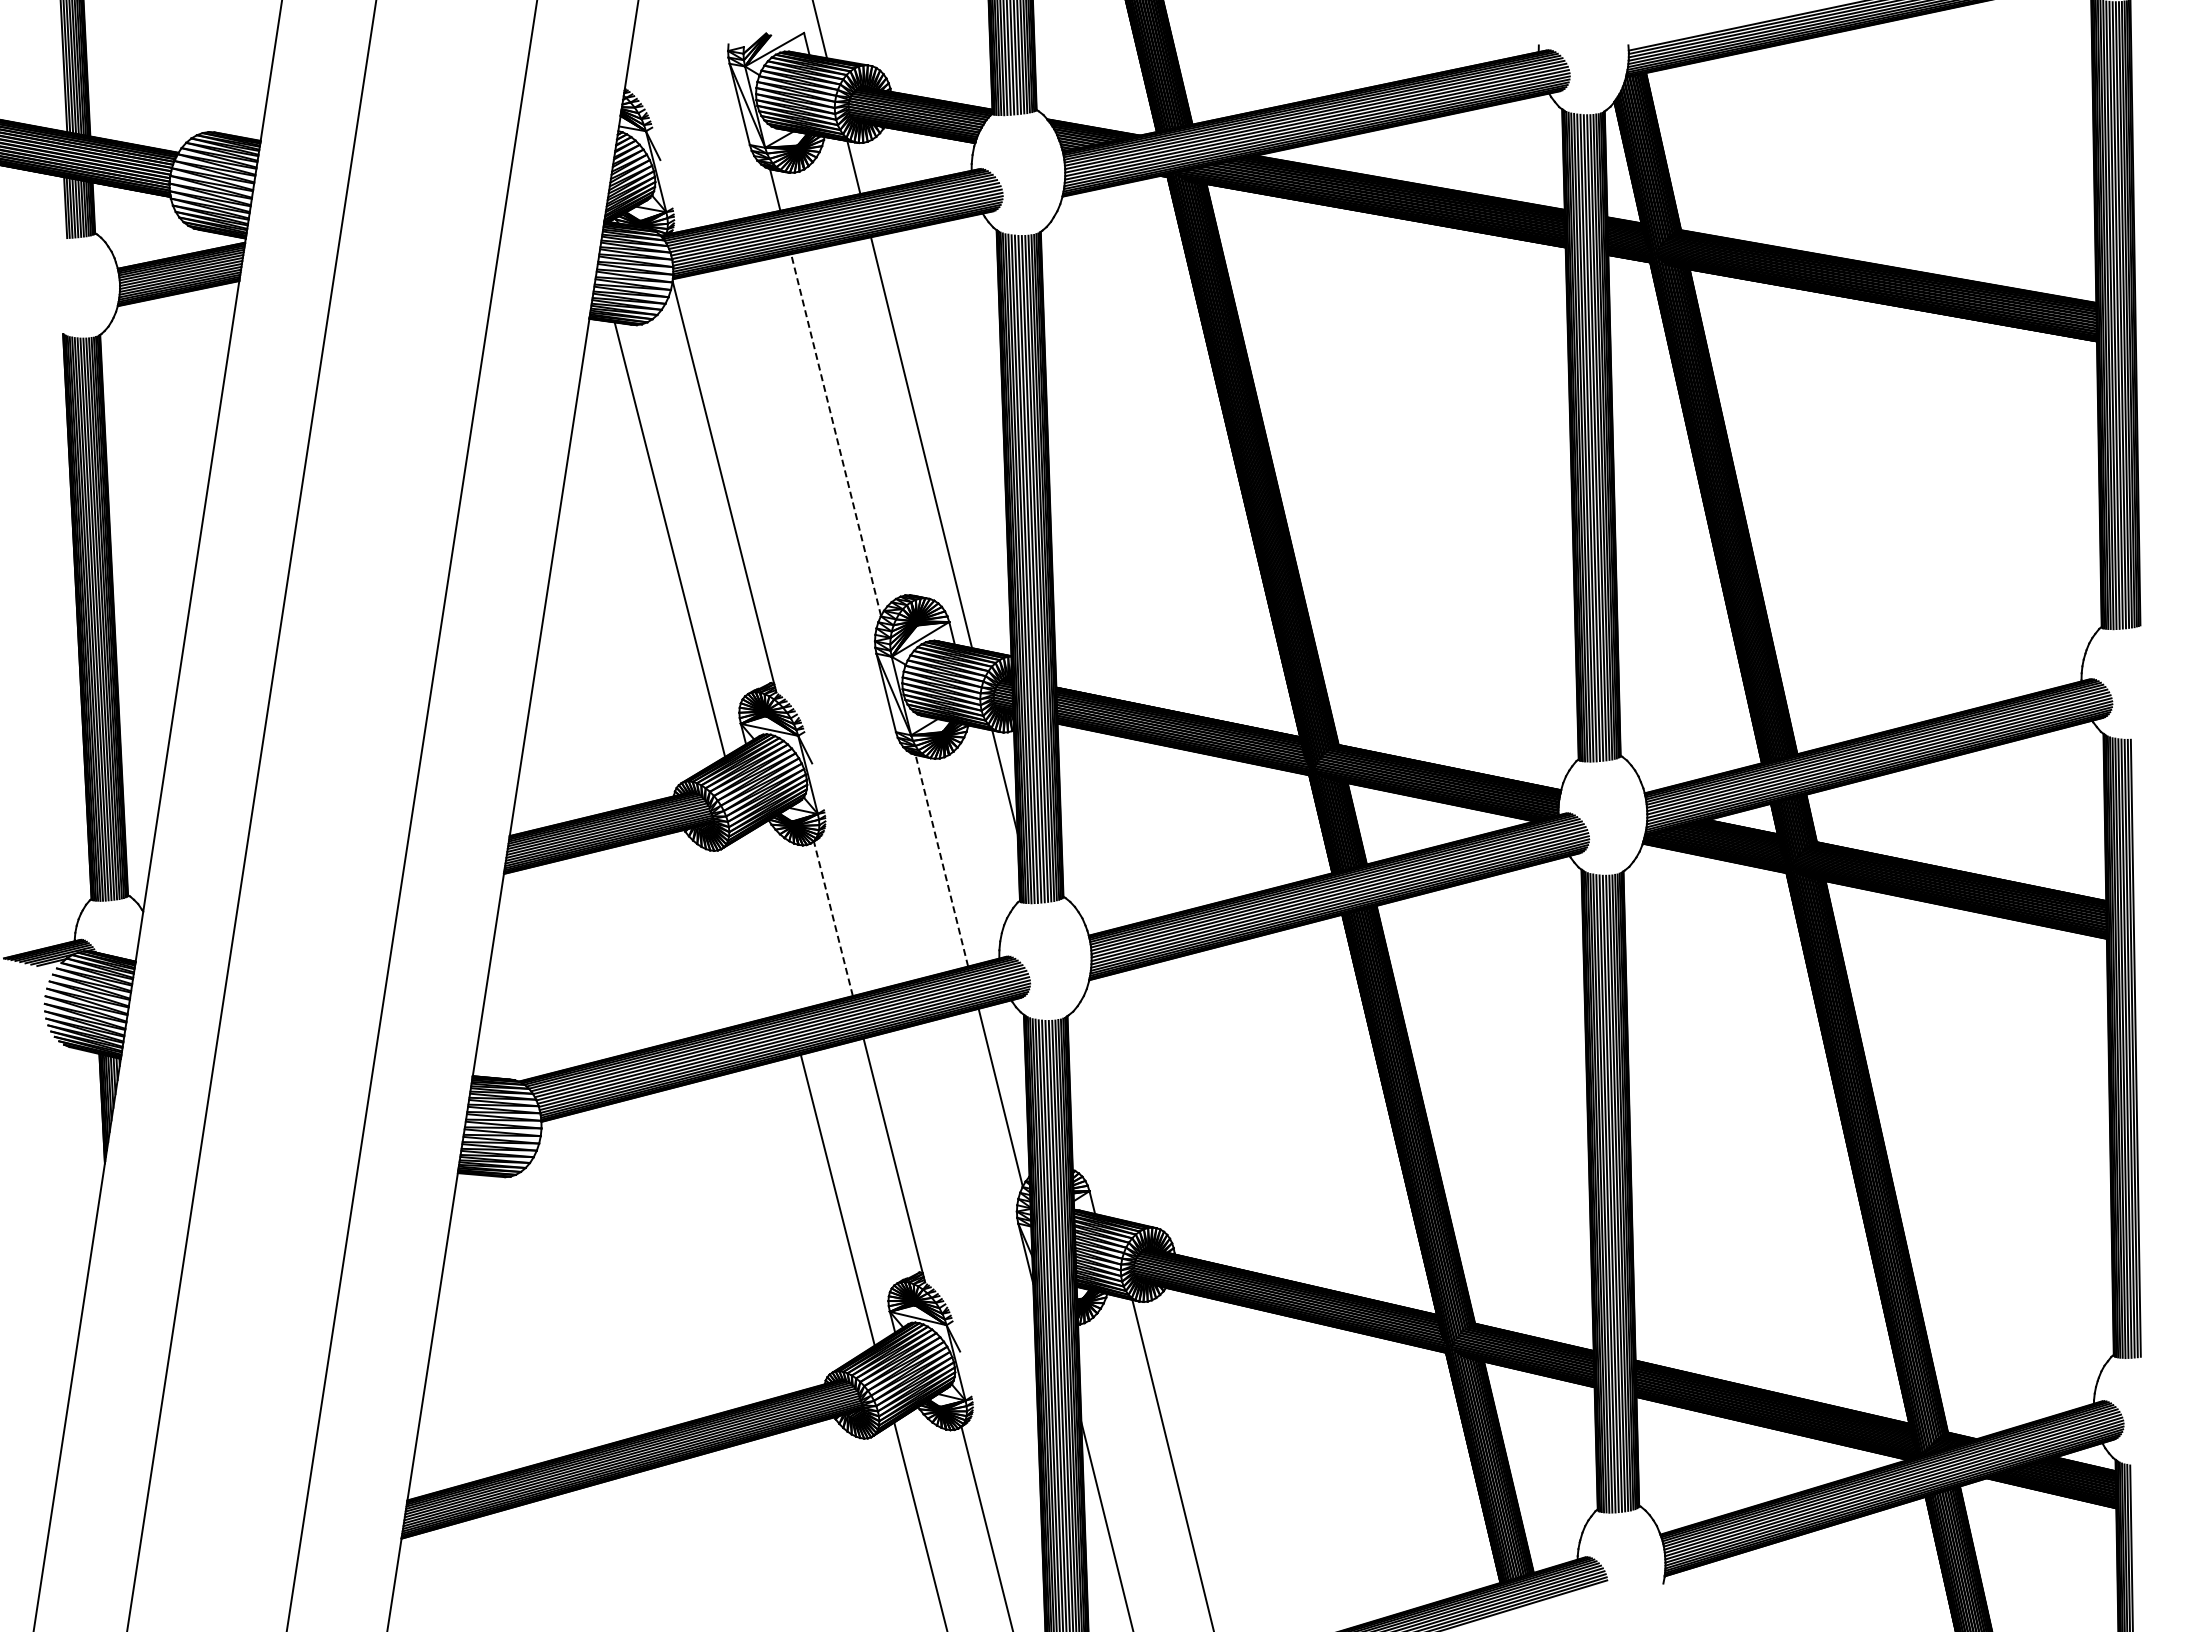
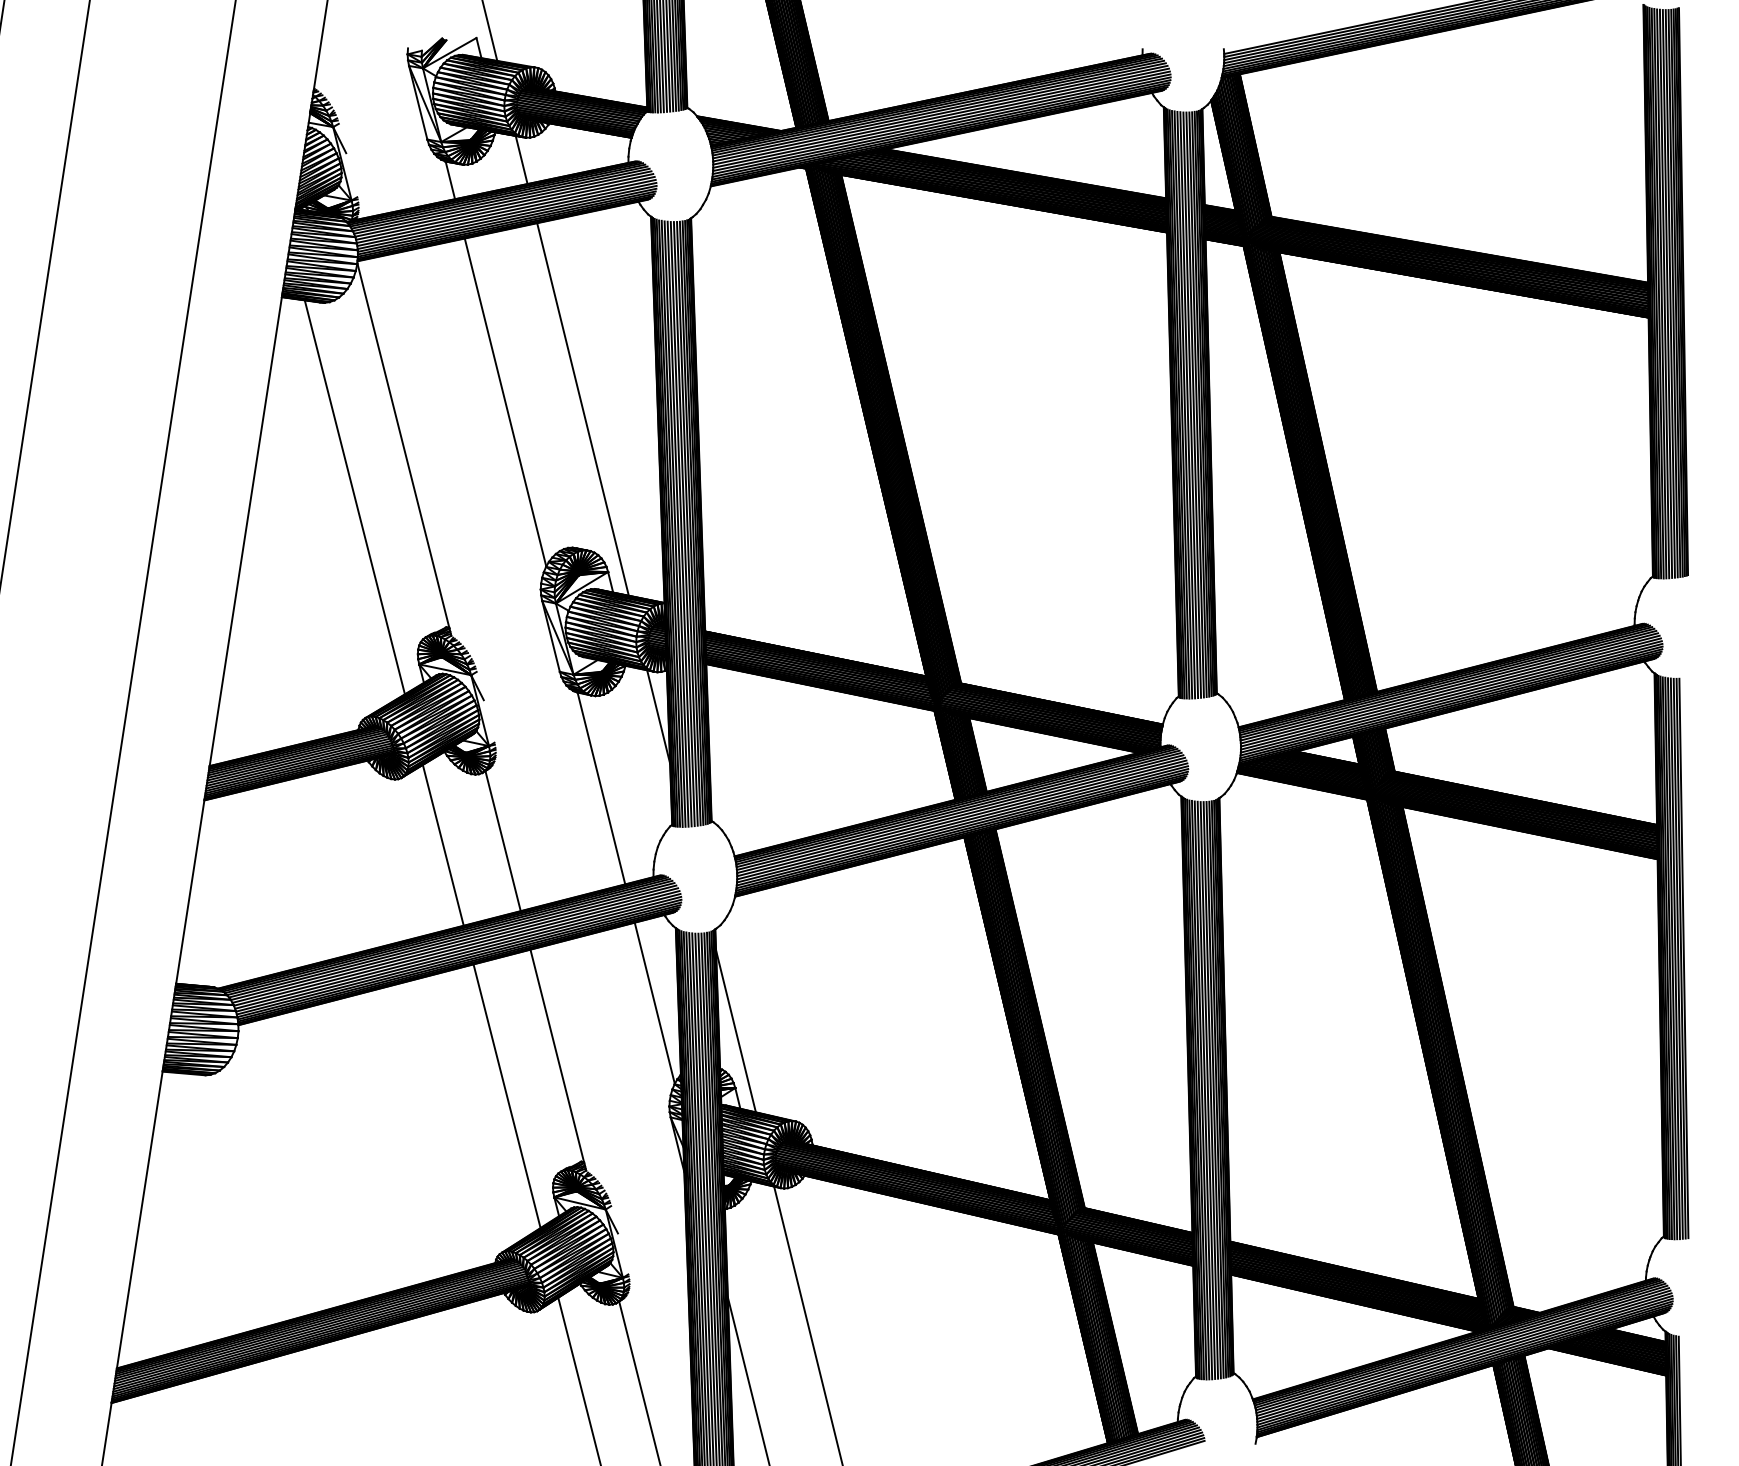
line: (836, 434) -> (505, 402), dashed -> solid
line: (941, 860) -> (601, 788), dashed -> solid
line: (833, 918) -> (503, 840), dashed -> solid
line: (767, 923) -> (443, 845), added
line: (1090, 1128) -> (736, 1031), added

